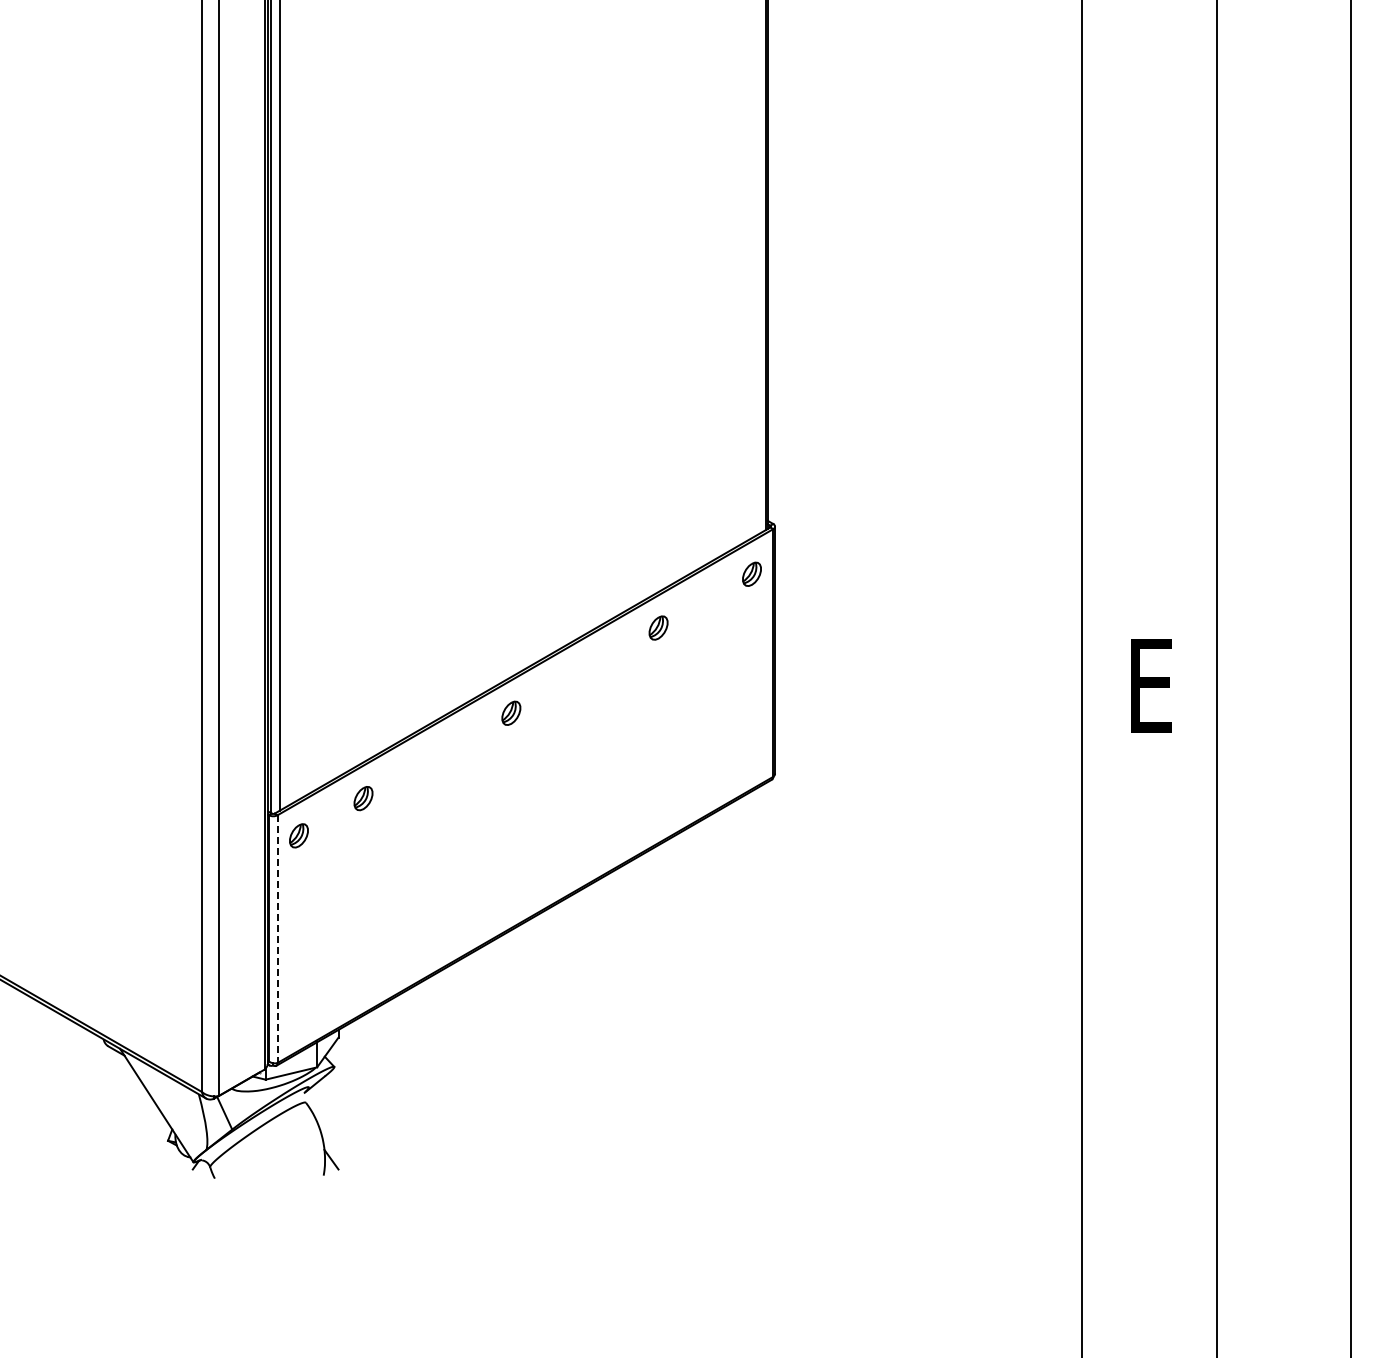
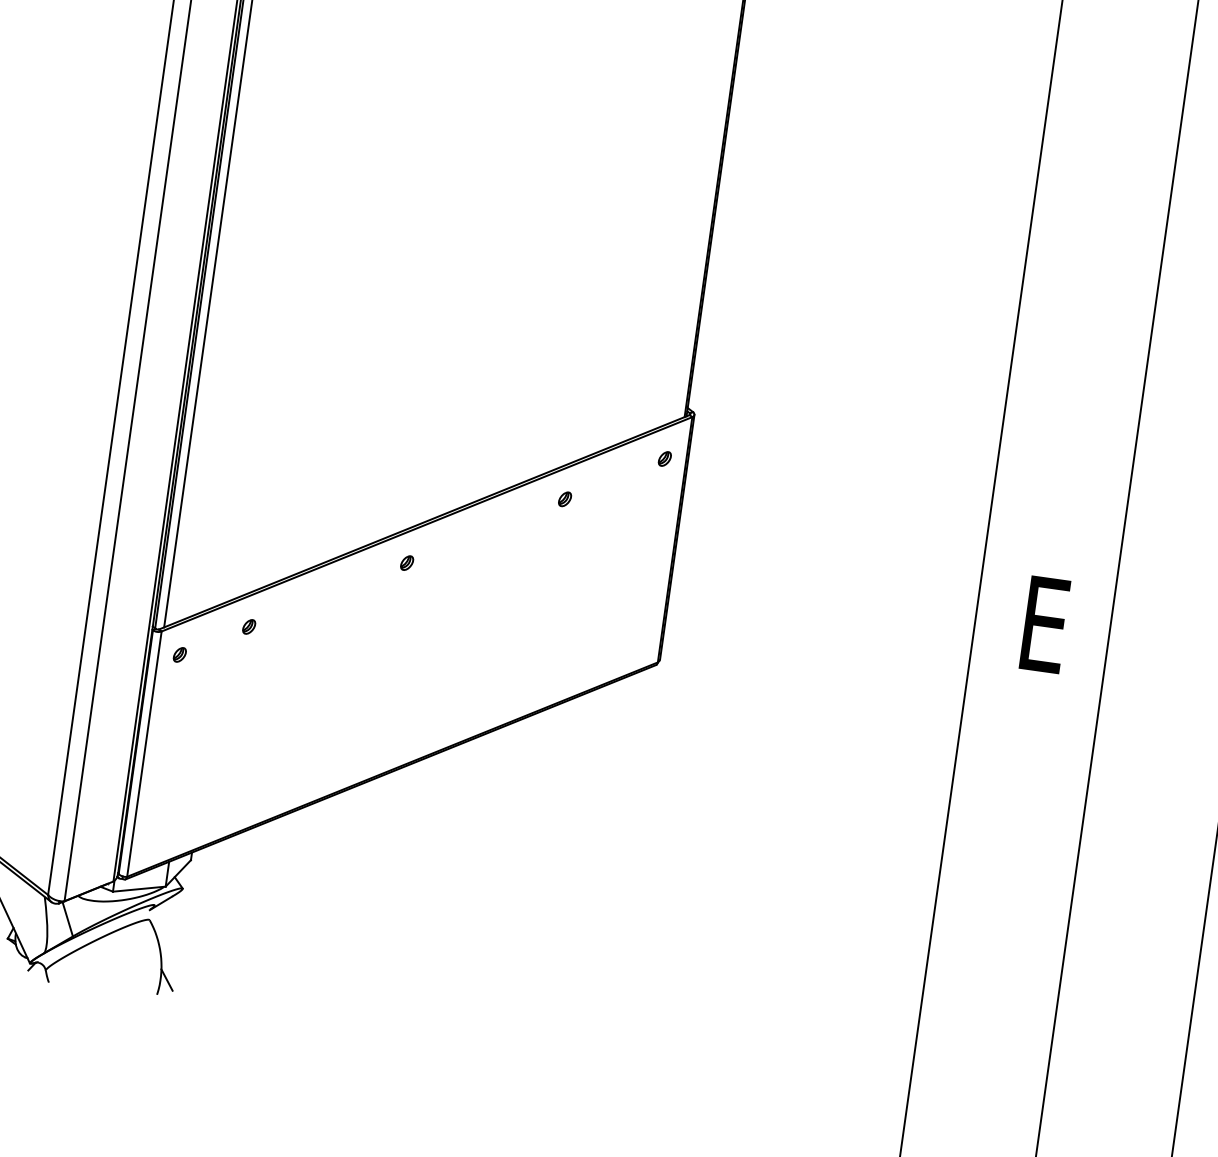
part: (751, 574) -> (664, 459), size x0.62
part: (658, 628) -> (564, 499), size x0.62
part: (510, 713) -> (406, 563), size x0.62
part: (363, 798) -> (248, 626), size x0.62
part: (298, 835) -> (179, 654), size x0.62
line: (277, 939) -> (144, 754), dashed -> solid

